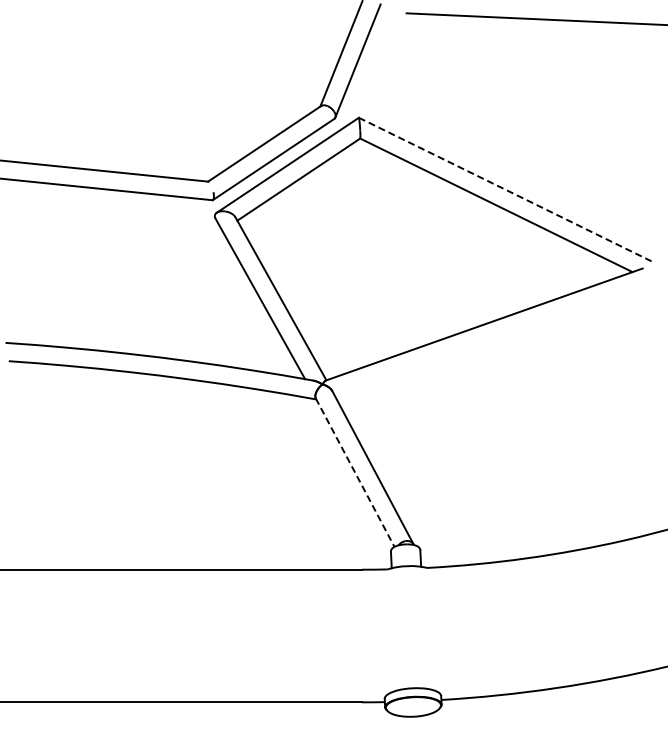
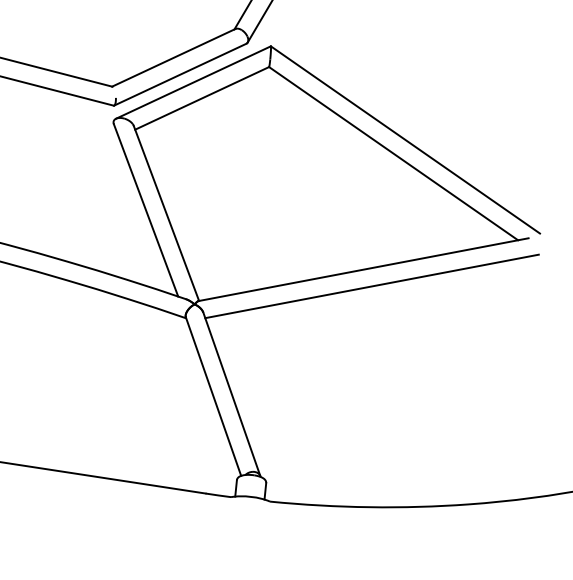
line: (506, 189) -> (405, 139), dashed -> solid
line: (495, 339) -> (372, 286), added
line: (355, 473) -> (213, 397), dashed -> solid

